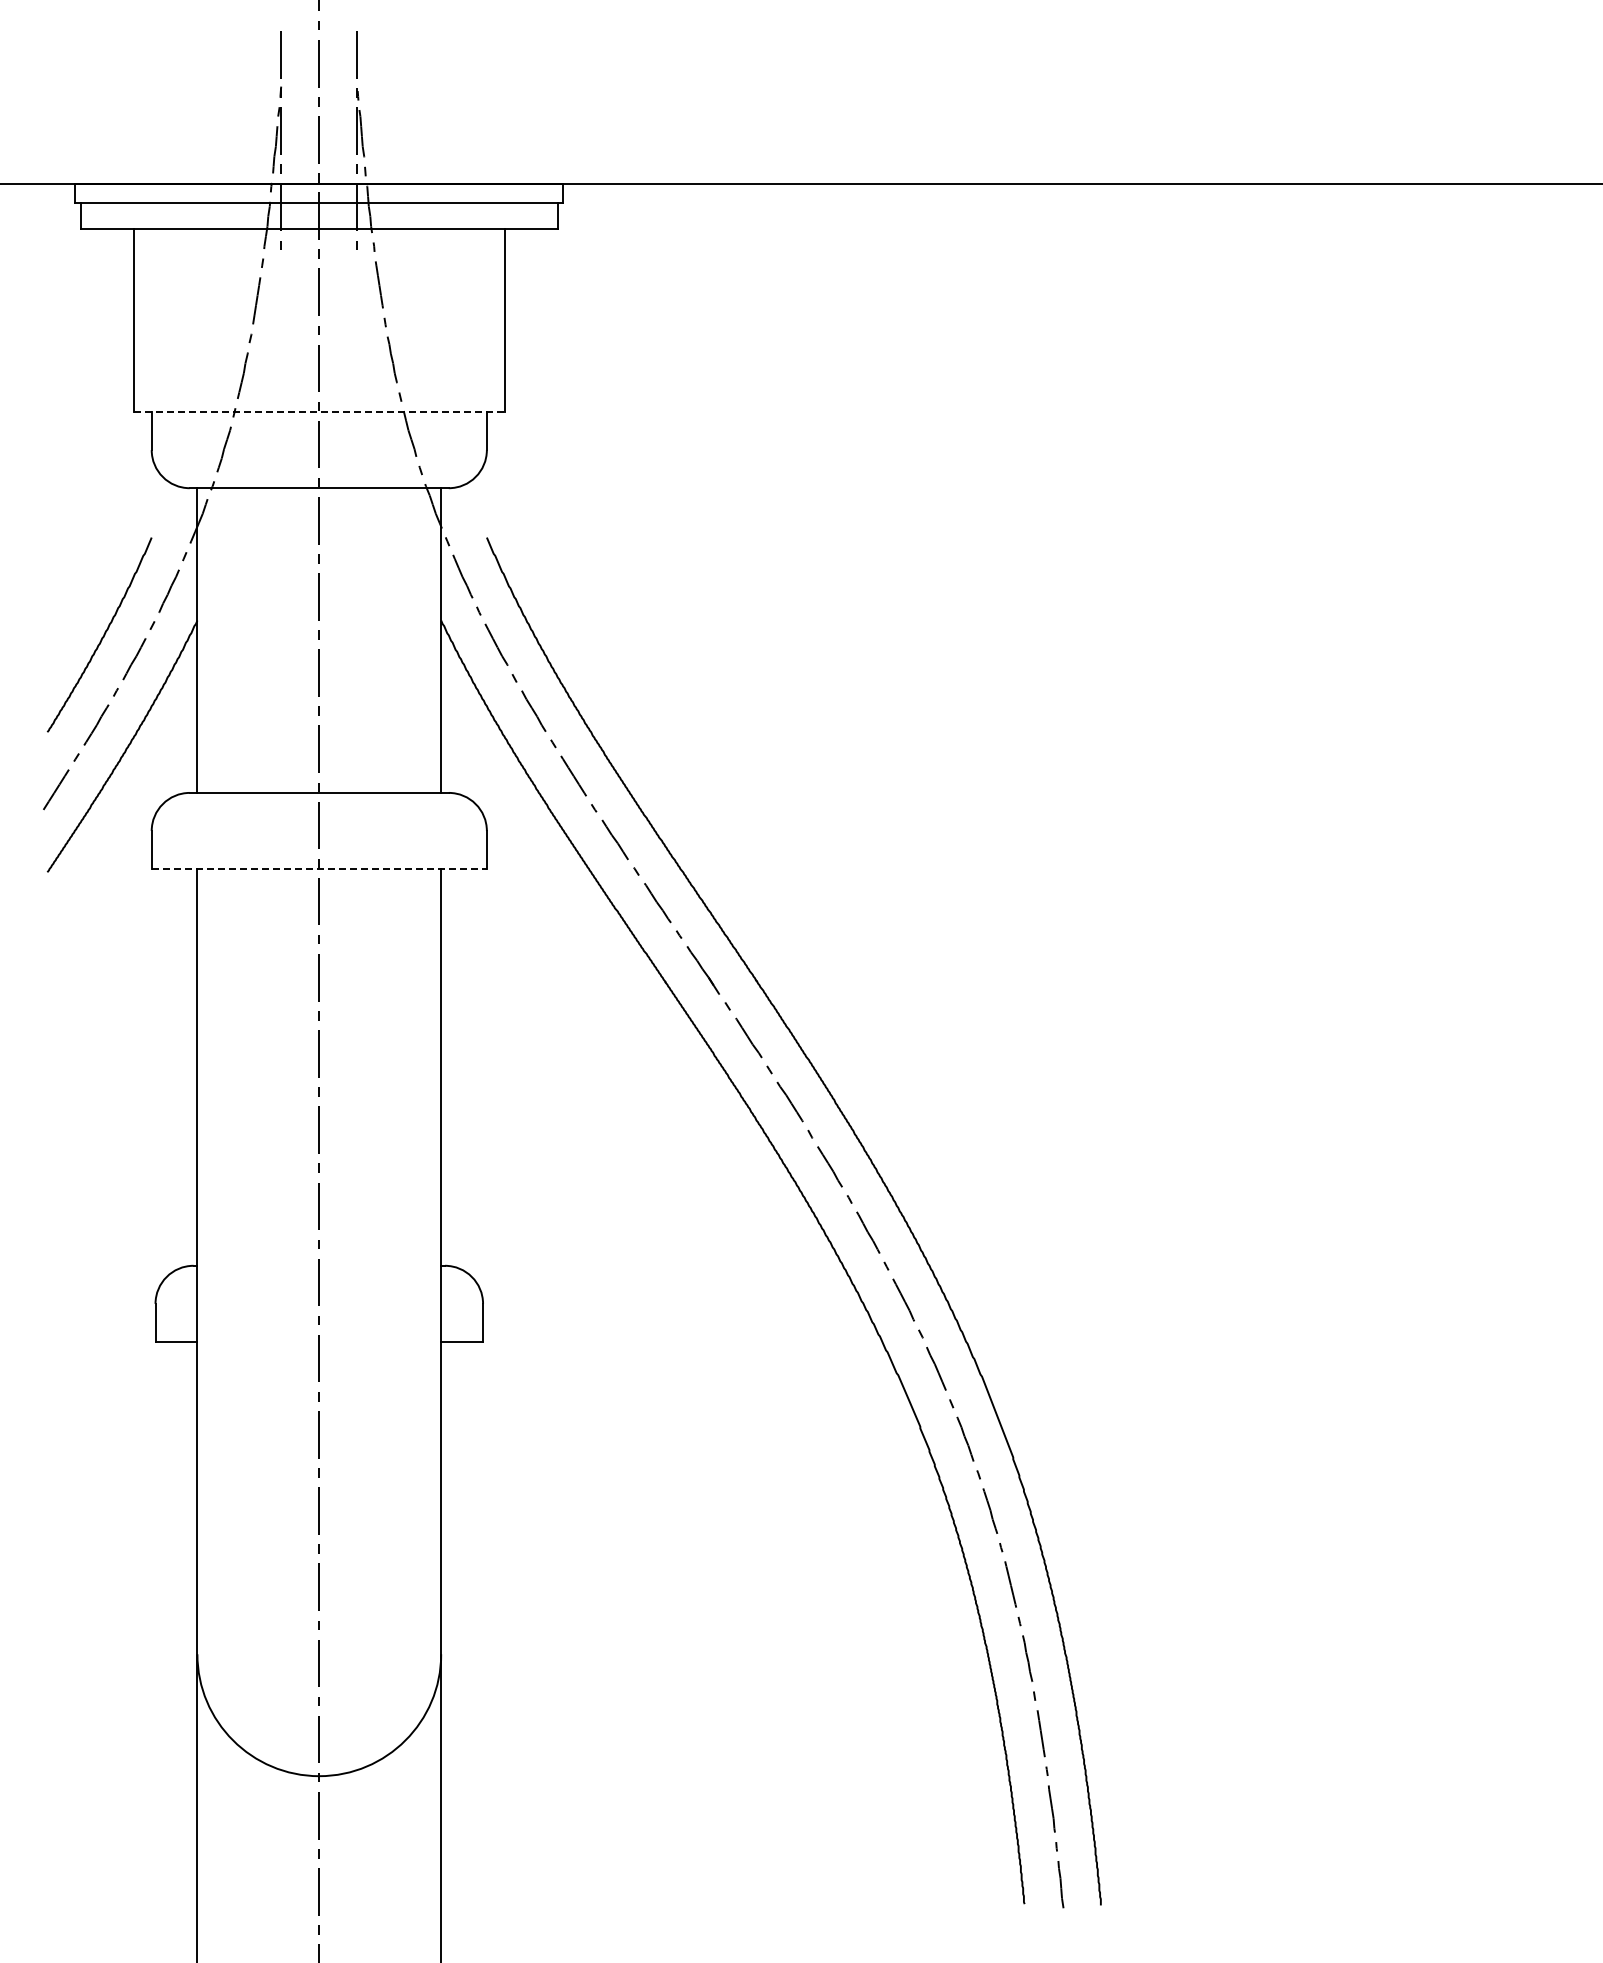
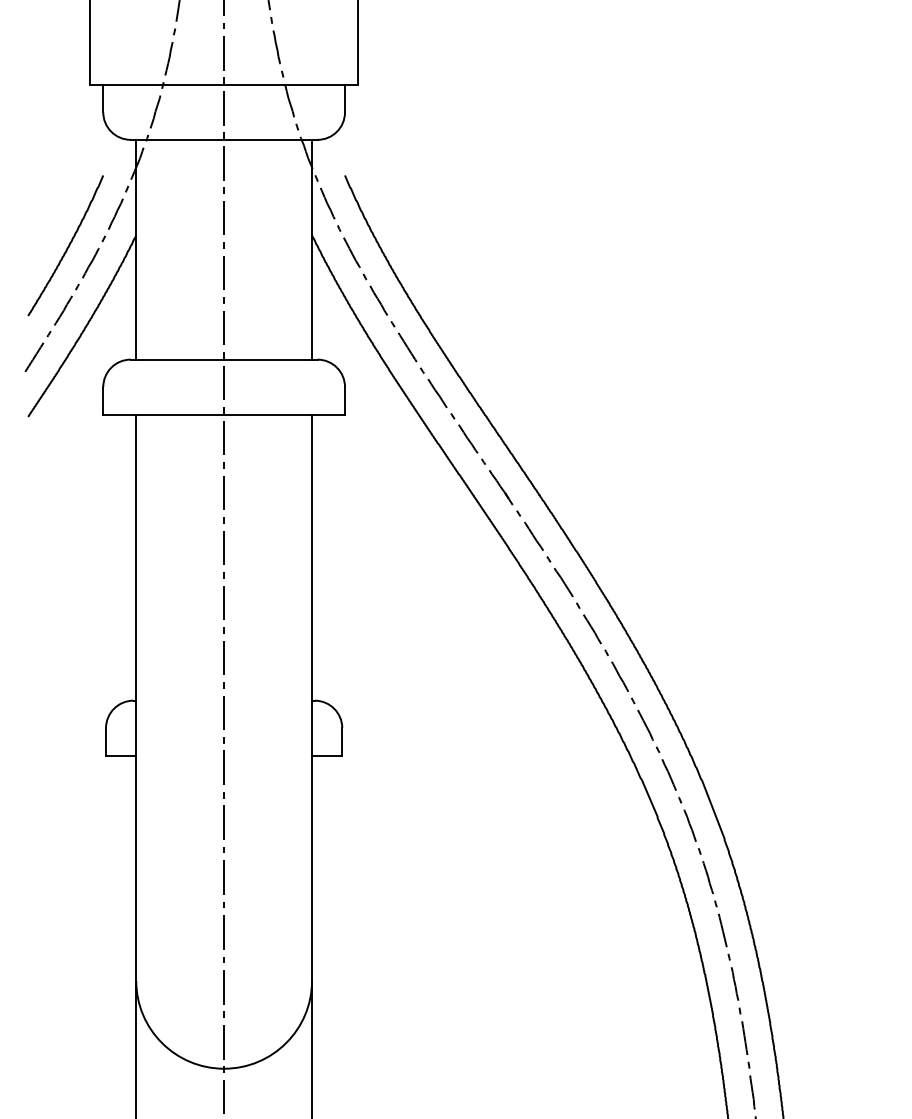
line: (319, 412) -> (224, 85), dashed -> solid
line: (319, 869) -> (224, 414), dashed -> solid

